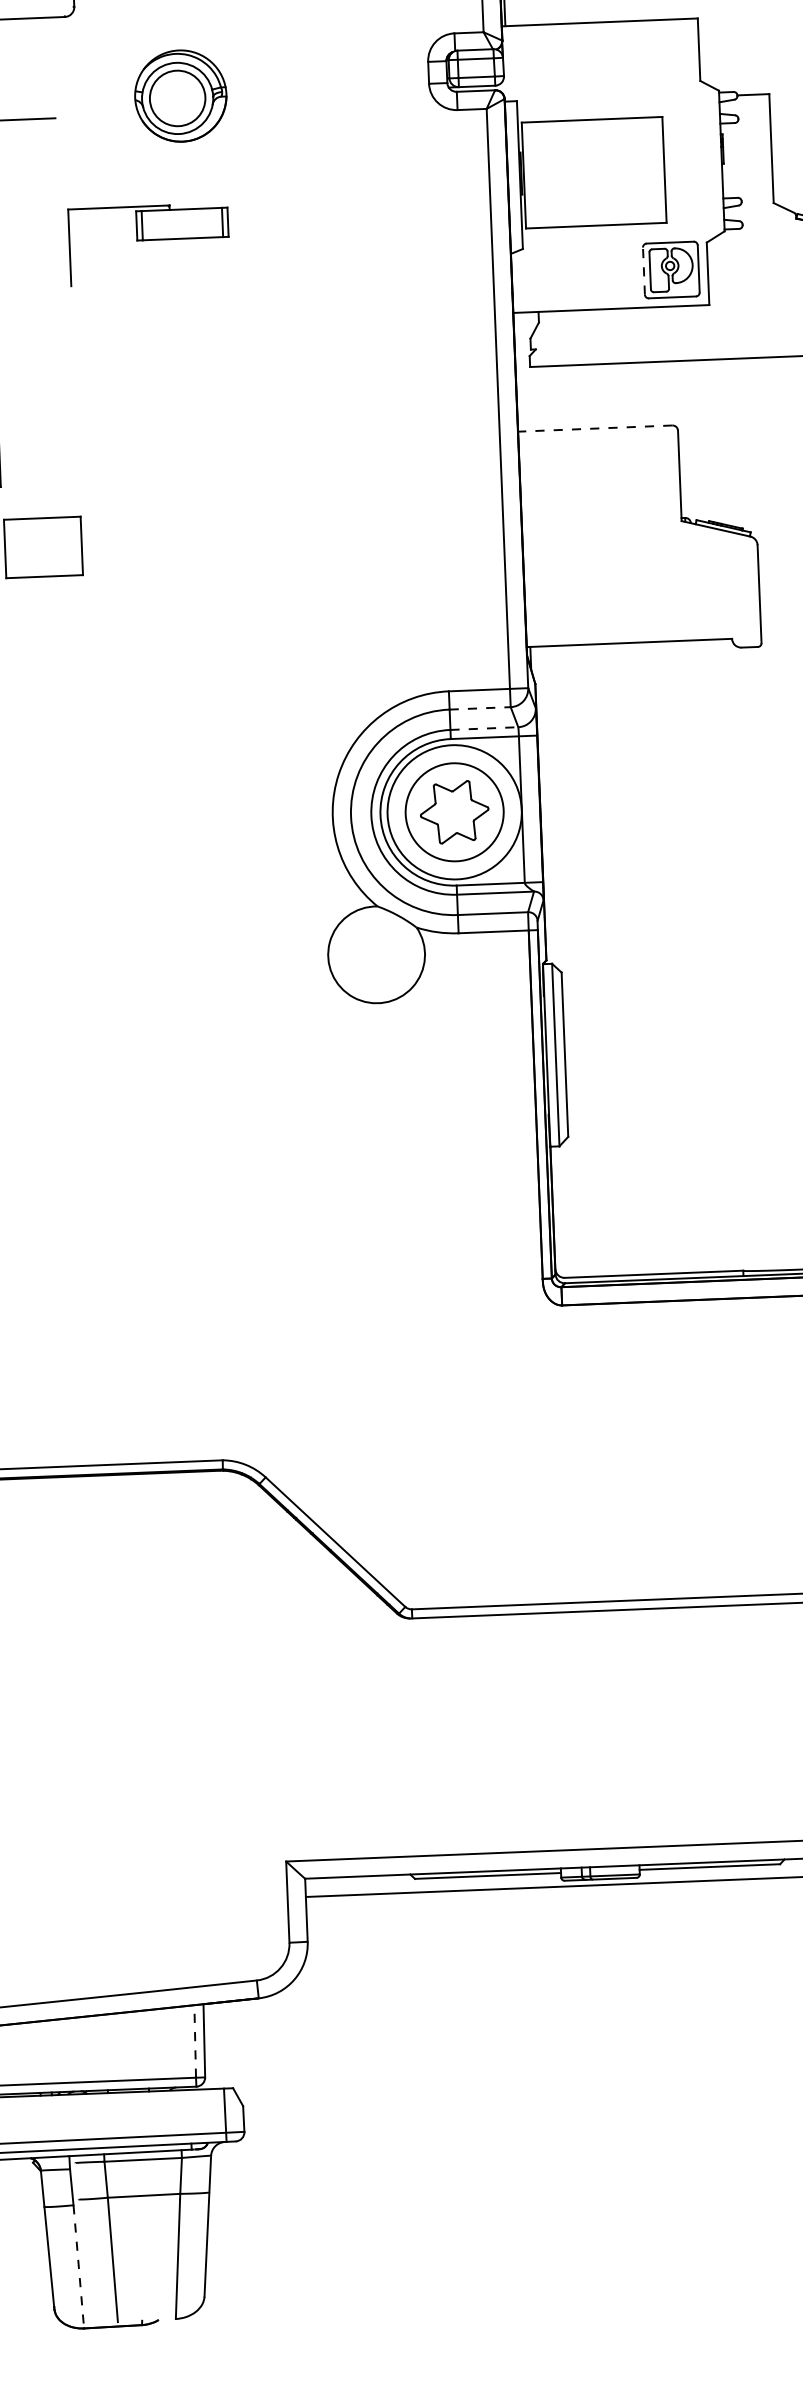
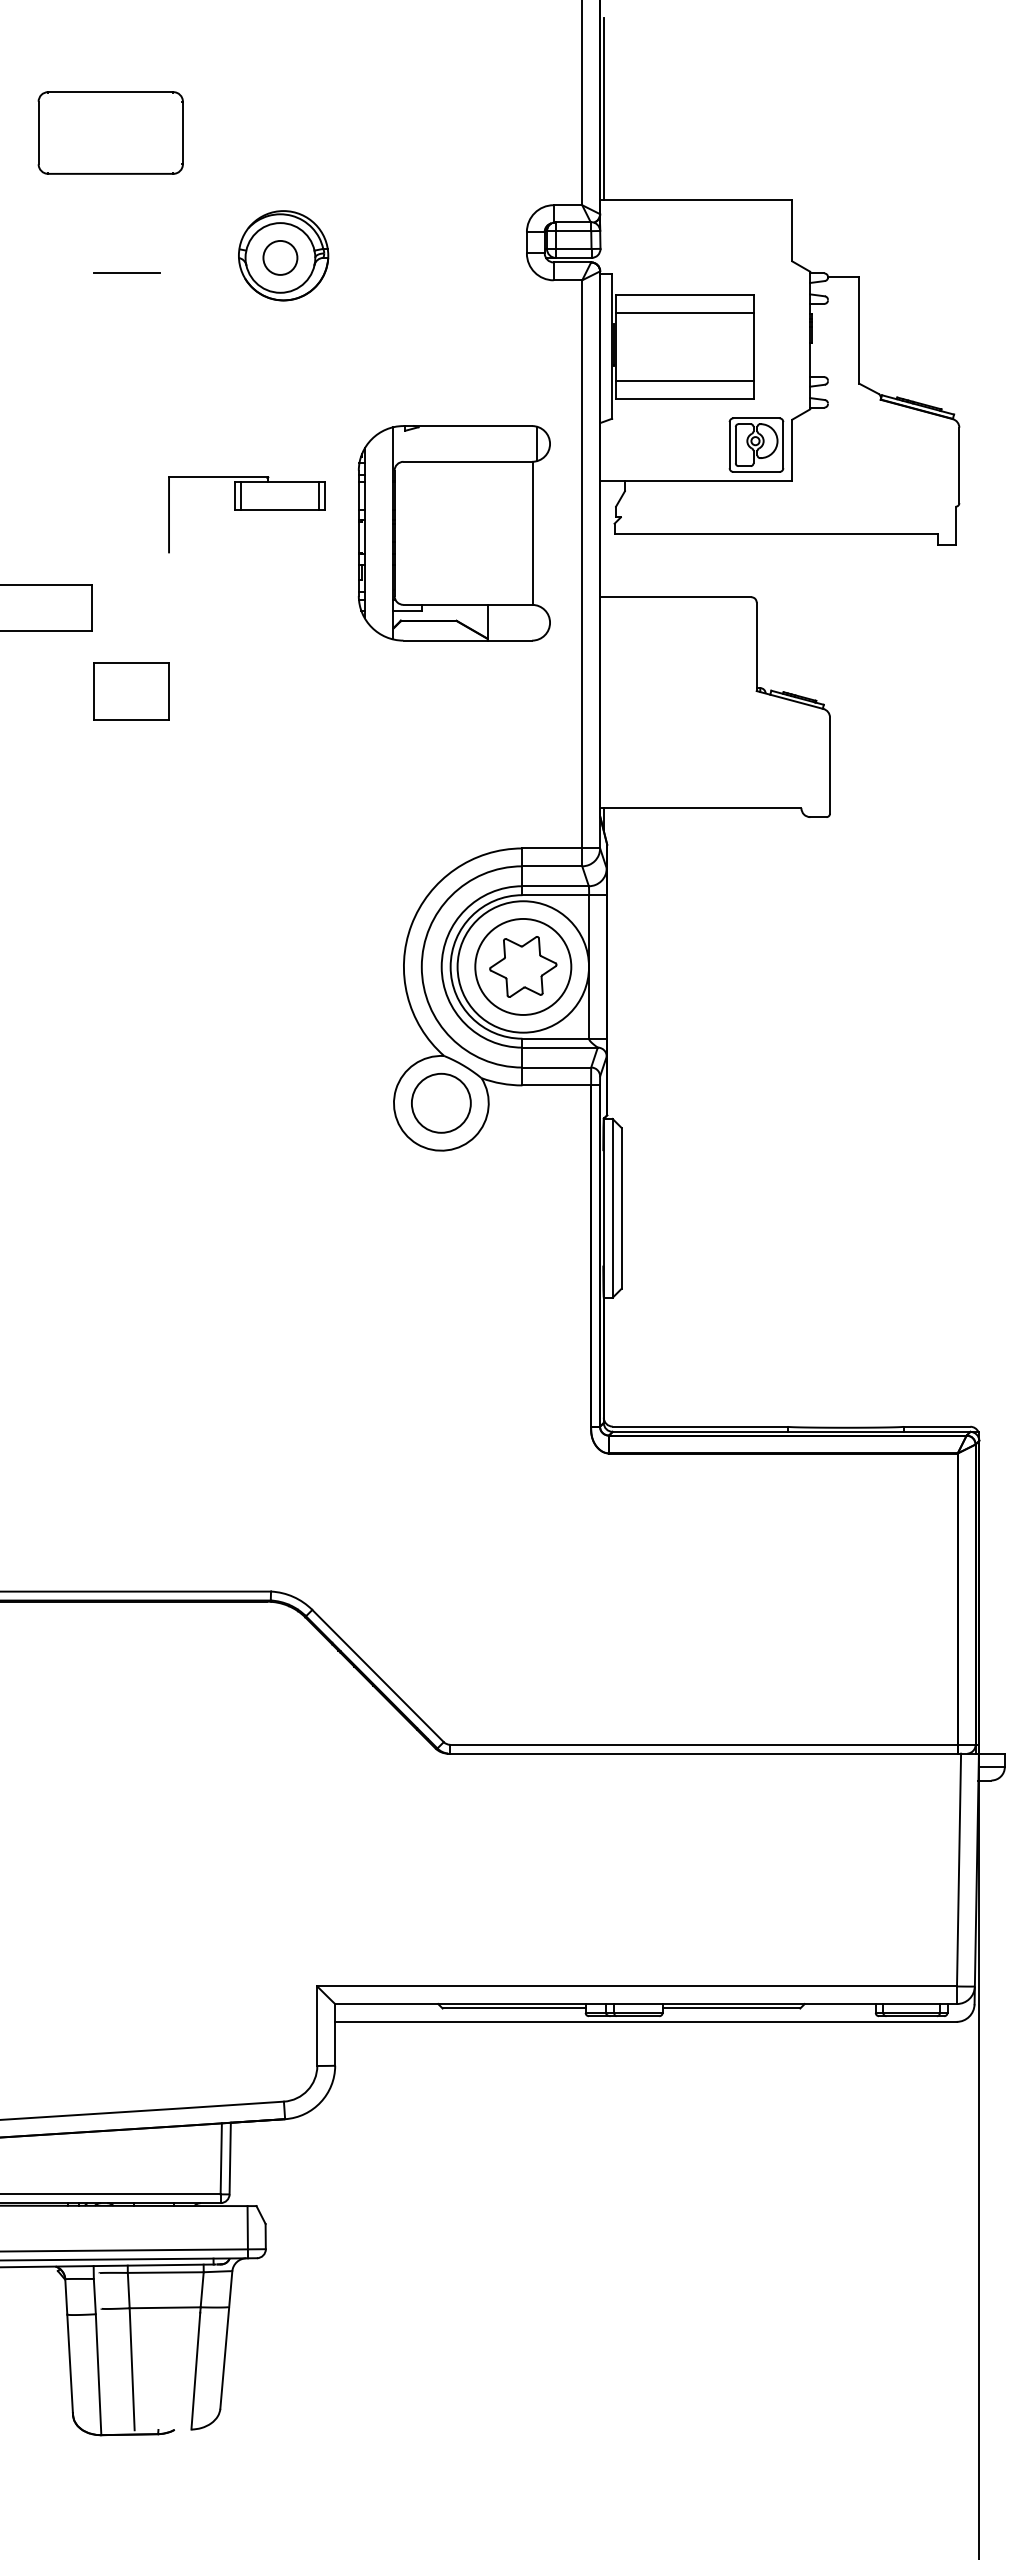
circle: (177, 97) -> (280, 257), size x0.62
line: (592, 137) -> (684, 312), added
line: (595, 206) -> (684, 380), added
part: (148, 244) -> (246, 514), moved
line: (643, 270) -> (729, 444), dashed -> solid
part: (365, 372) -> (453, 533), added
line: (594, 428) -> (675, 597), dashed -> solid
line: (480, 708) -> (552, 866), dashed -> solid
line: (485, 728) -> (556, 886), dashed -> solid
circle: (376, 954) -> (441, 1102), added
line: (195, 2041) -> (221, 2158), dashed -> solid
line: (78, 2266) -> (98, 2374), dashed -> solid

